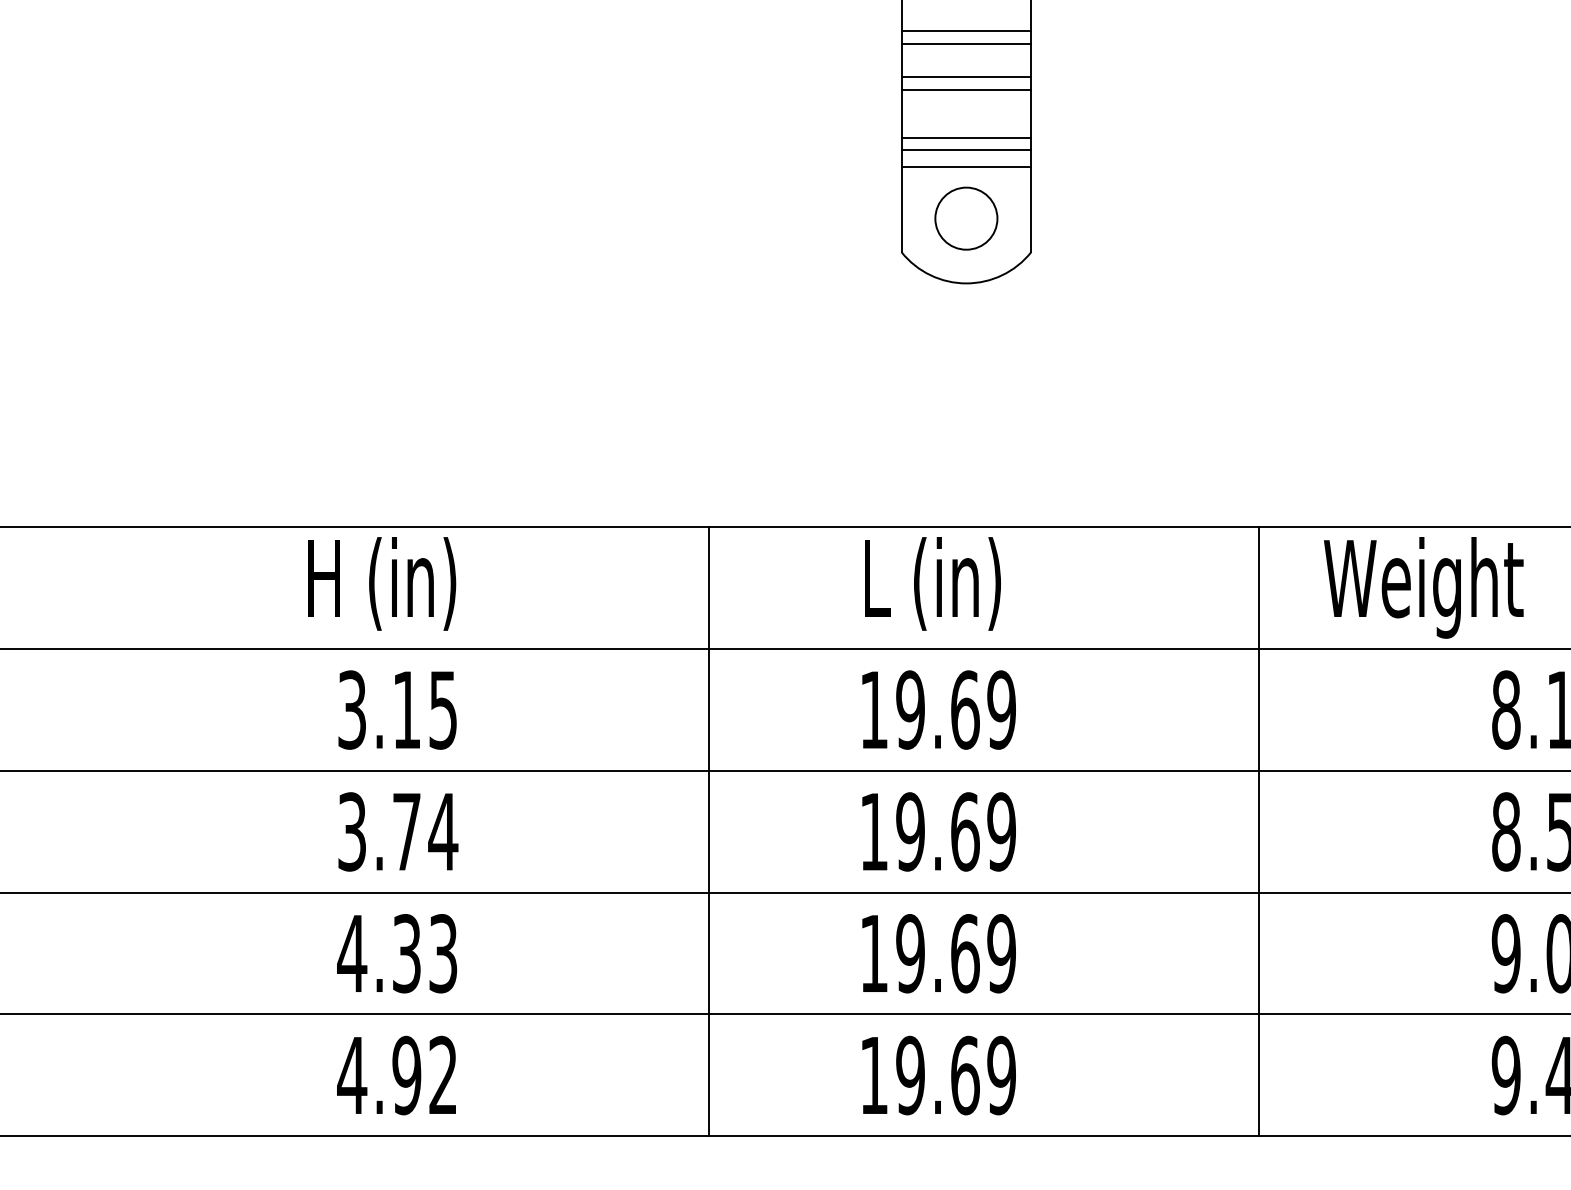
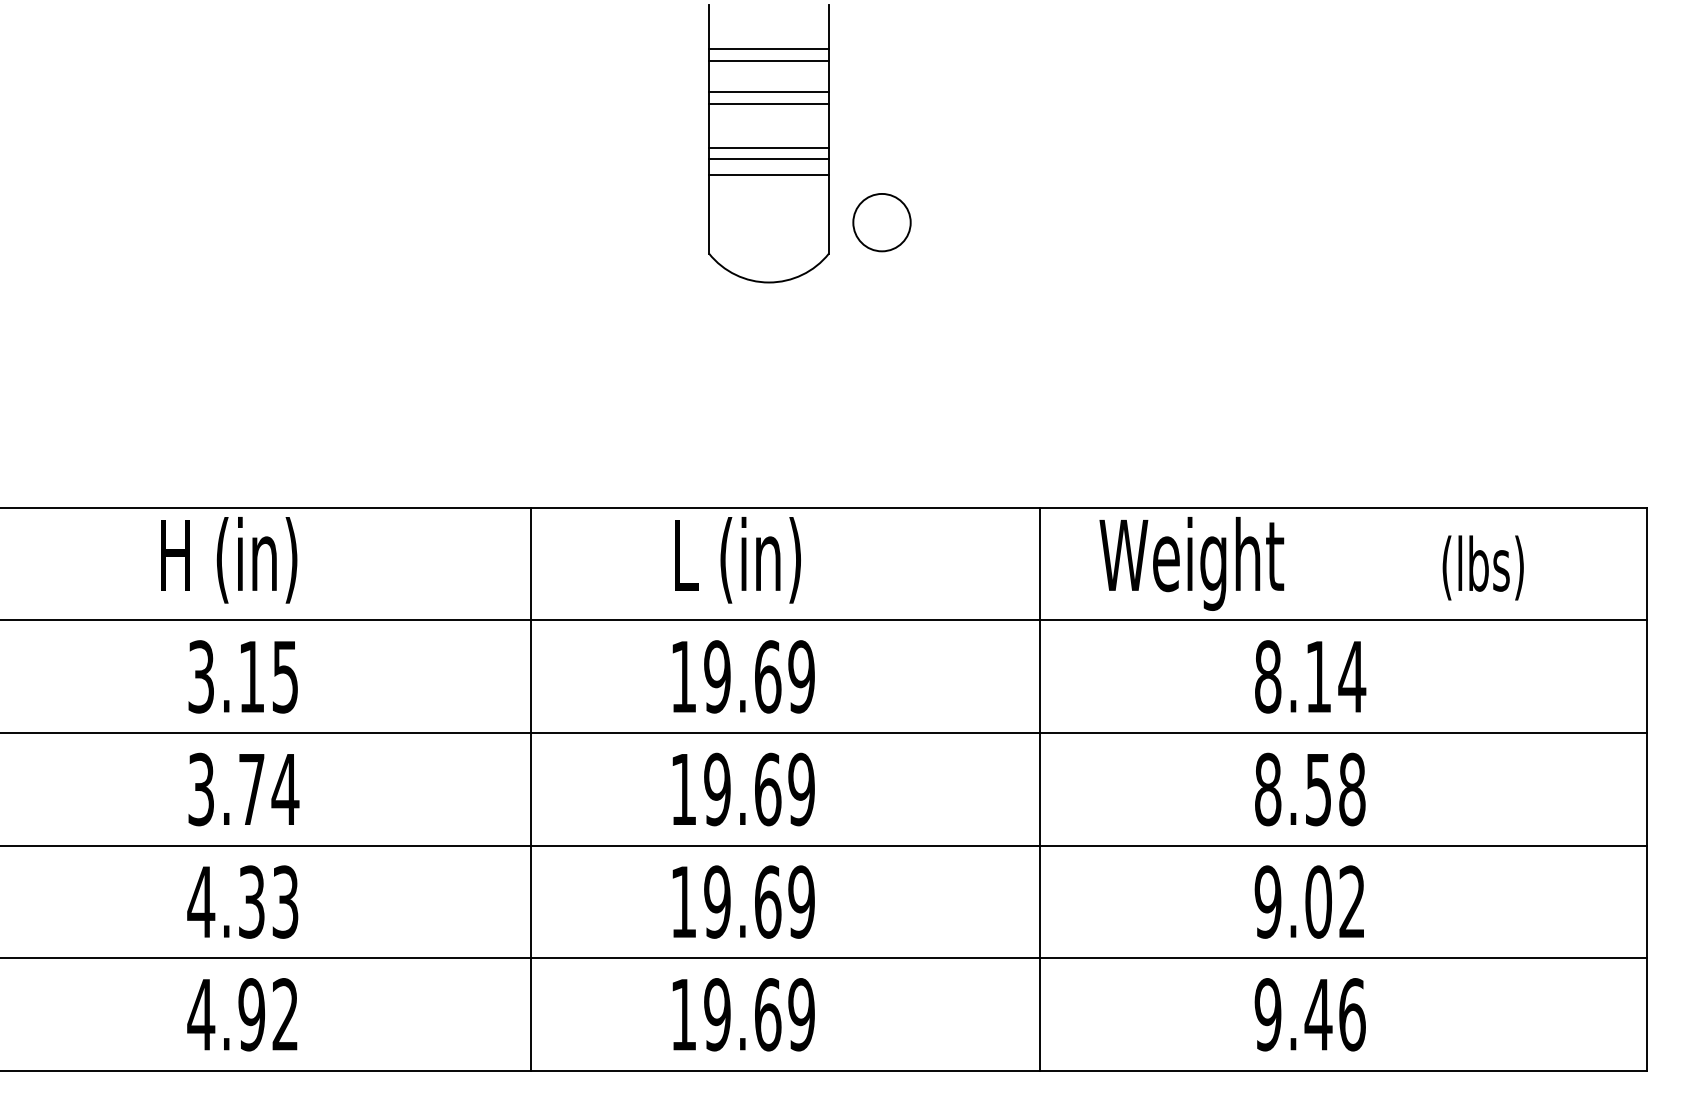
circle: (965, 218) -> (881, 222), moved

